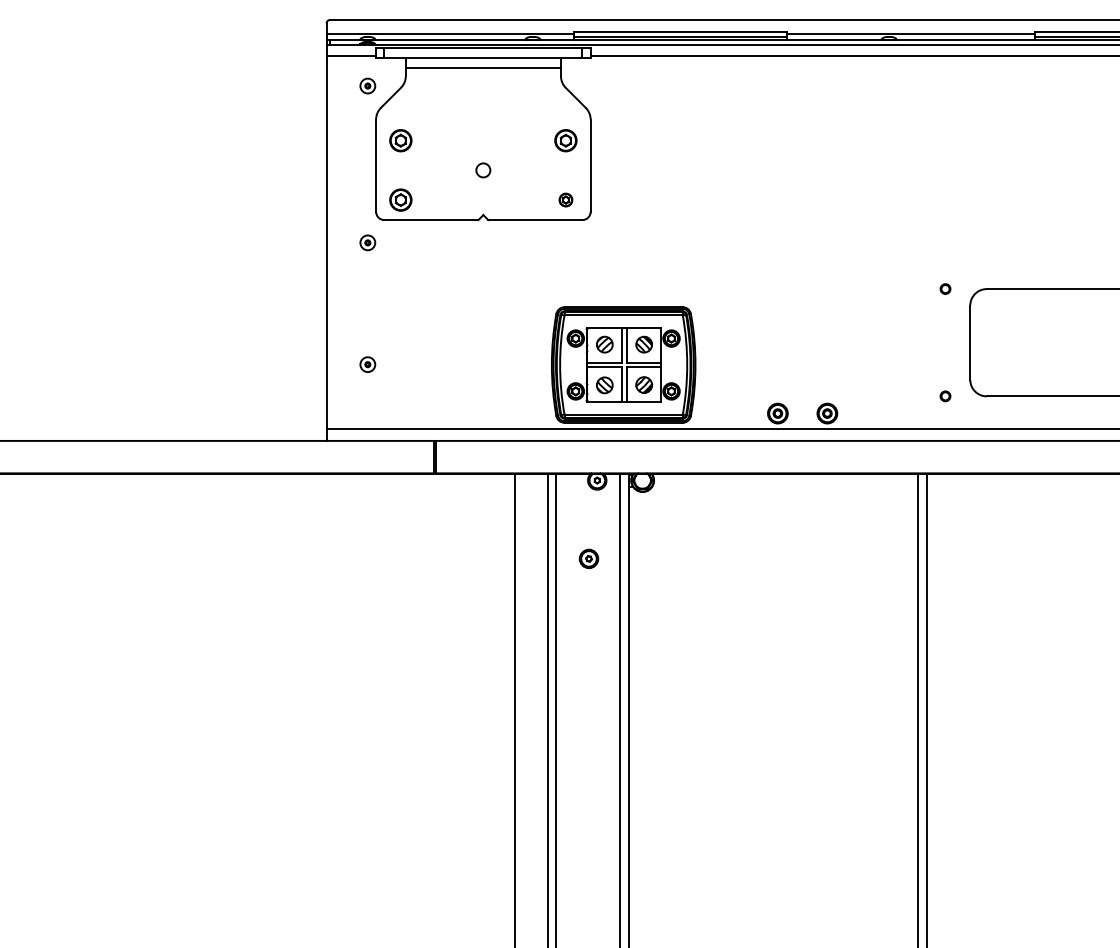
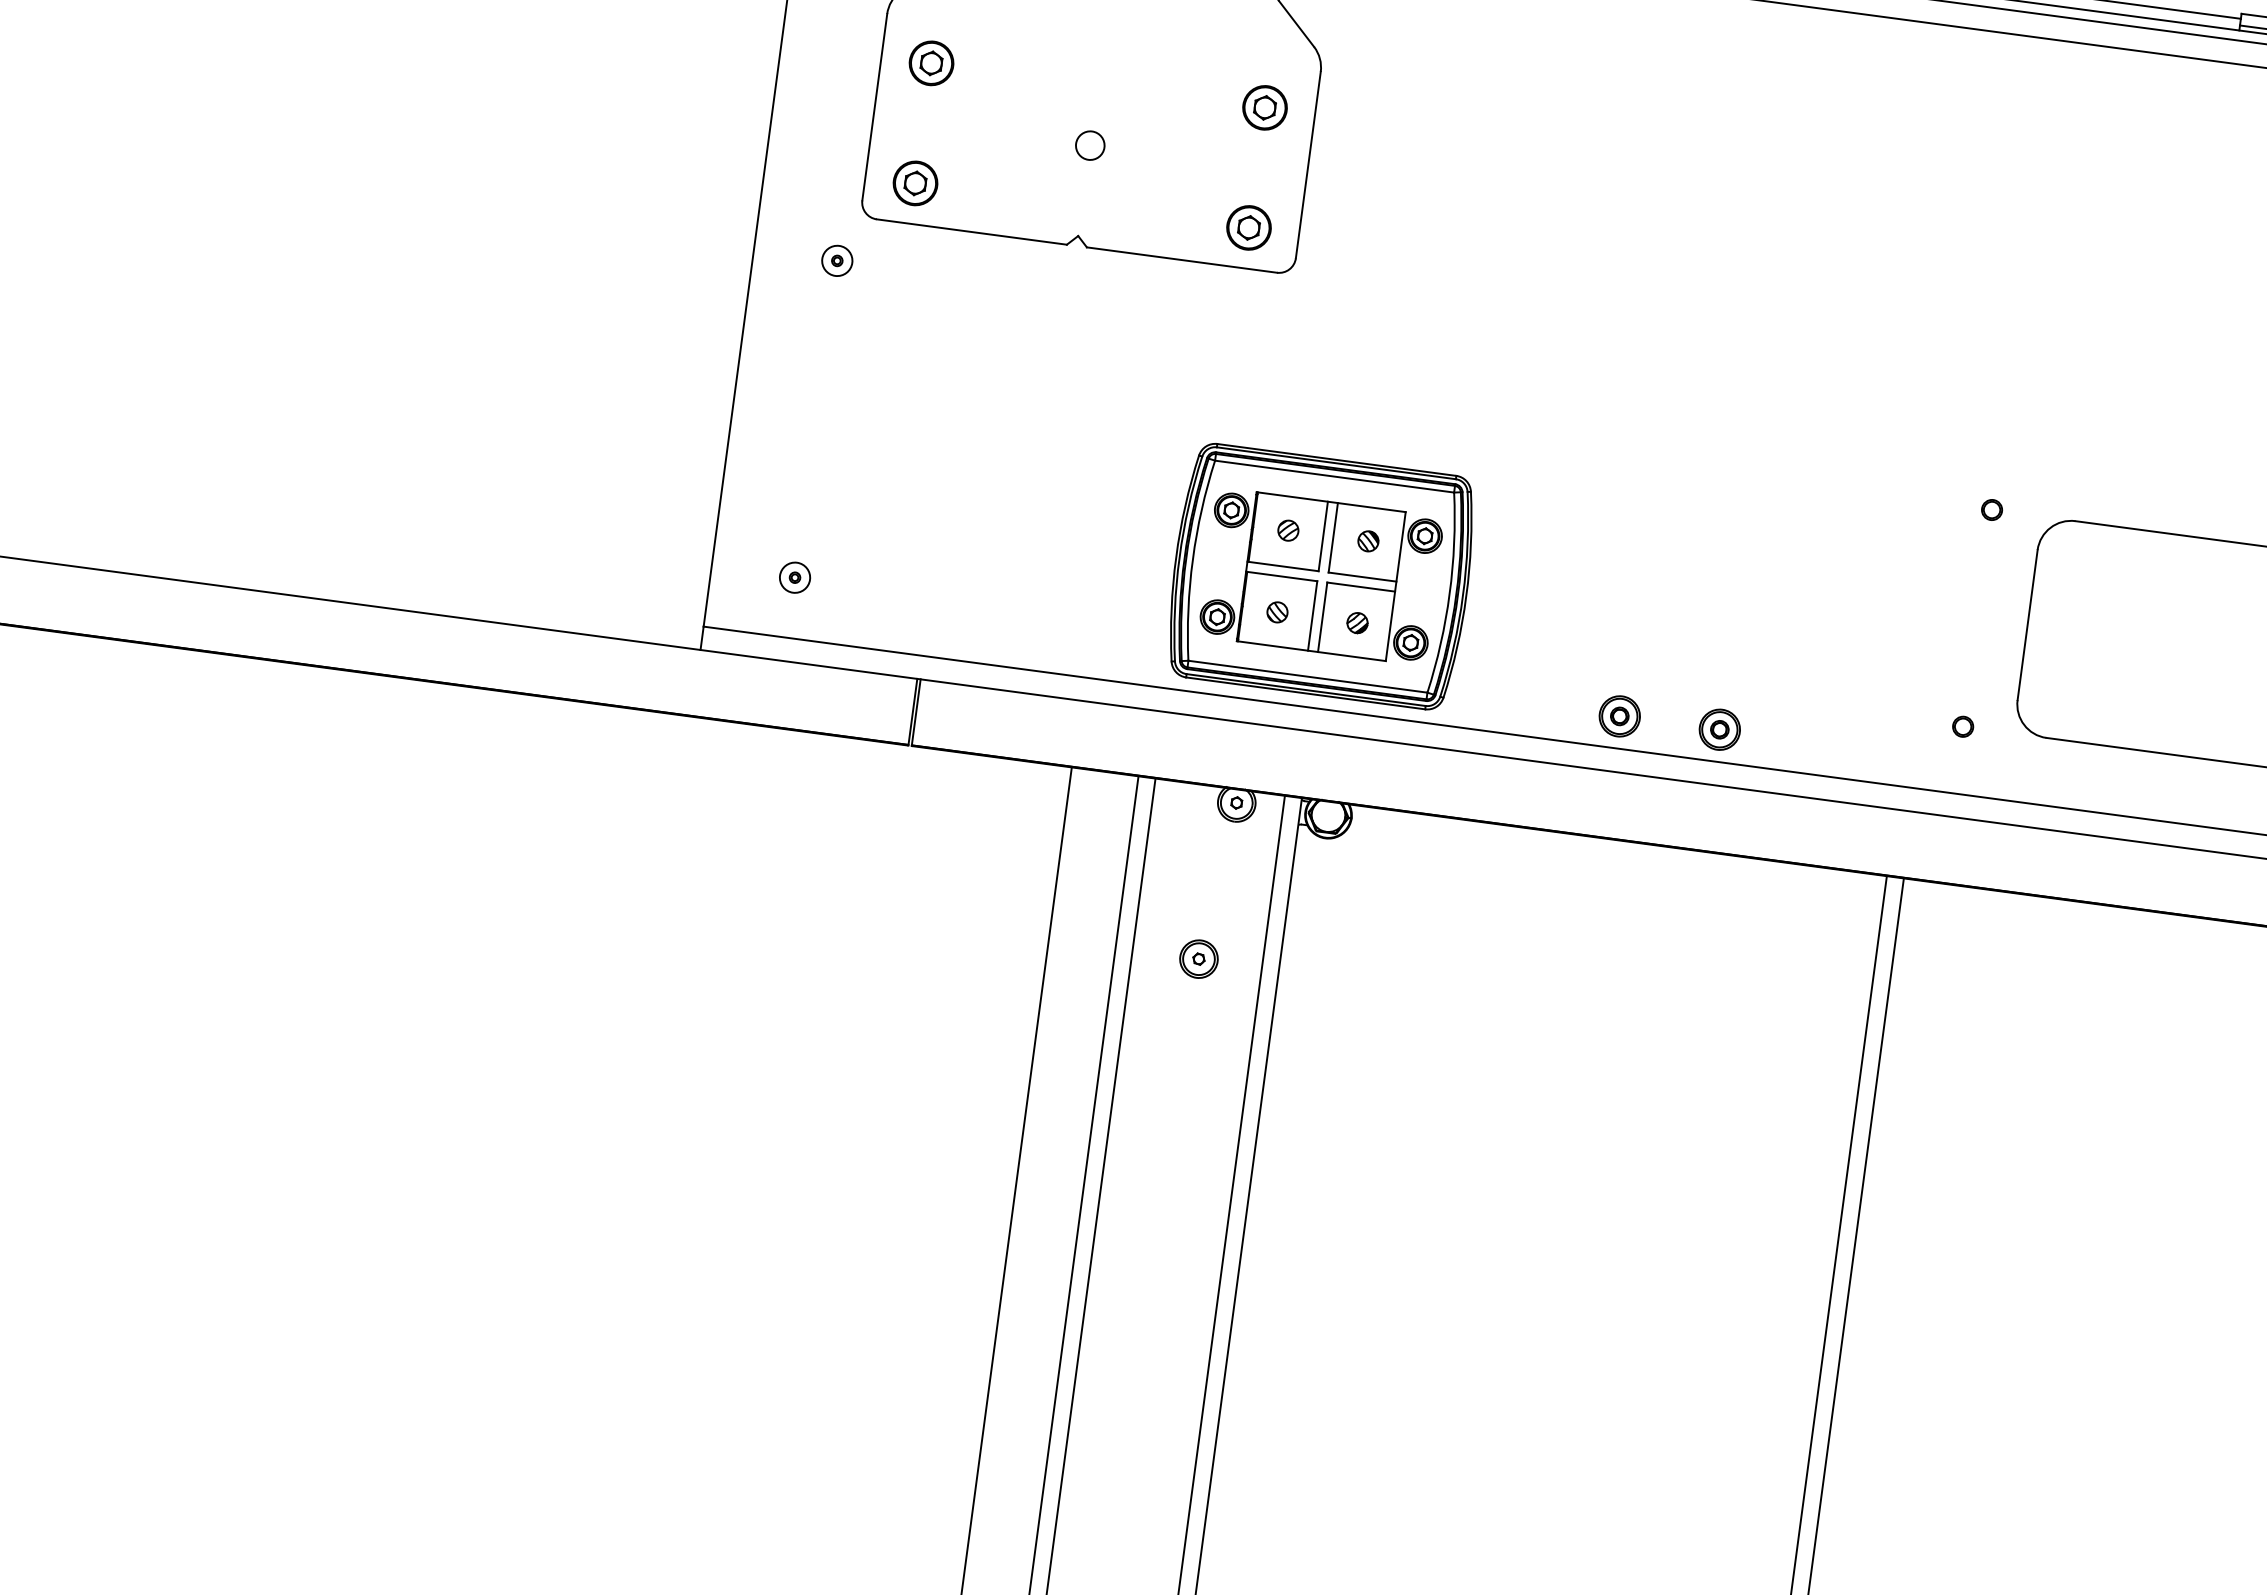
part: (565, 199) -> (1248, 226), size x1.67
part: (604, 344) -> (1288, 530), size x0.62
part: (644, 344) -> (1368, 540), size x0.62
part: (367, 364) -> (794, 577), moved
part: (604, 384) -> (1277, 610), size x0.62
part: (644, 385) -> (1357, 623), size x0.62

